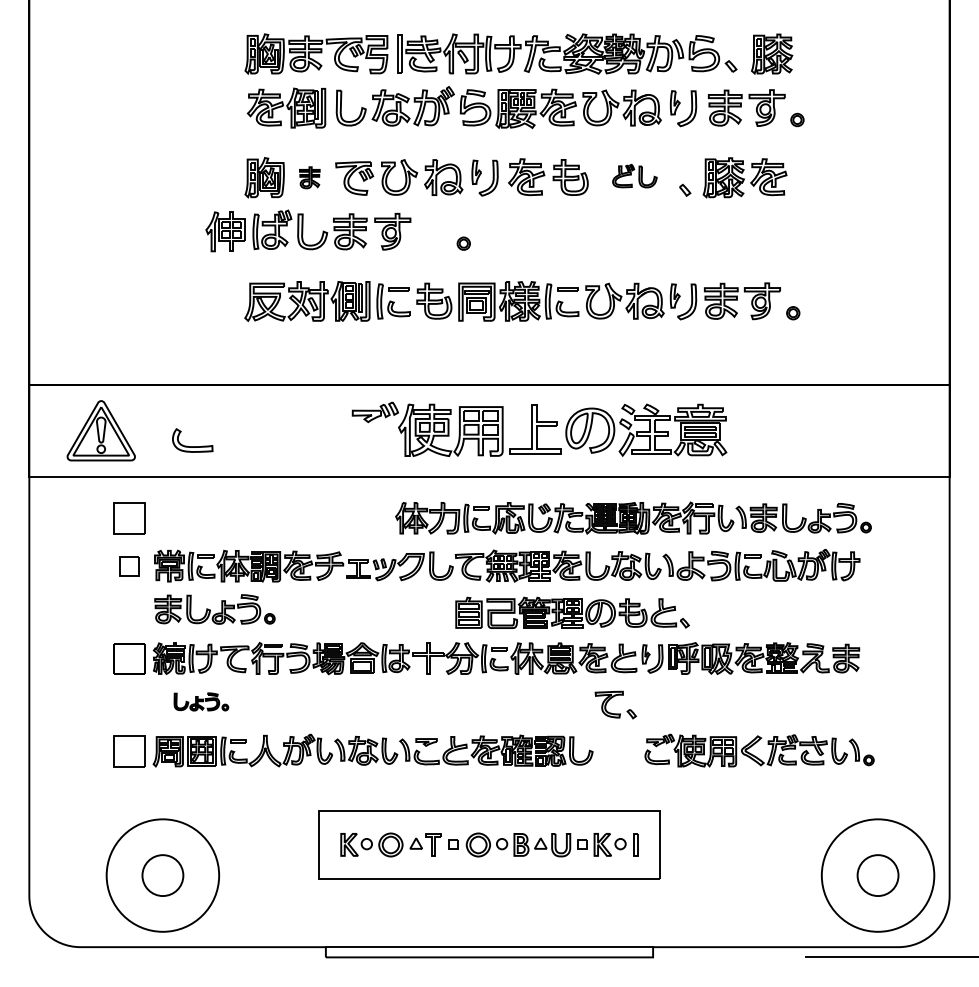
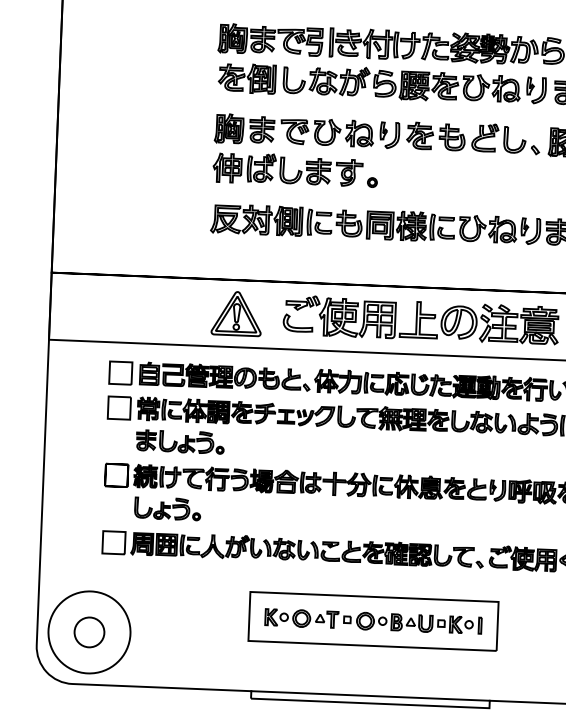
part: (634, 175) -> (498, 137), size x1.67
part: (309, 177) -> (261, 129), size x1.67
part: (308, 230) -> (288, 169), moved
part: (100, 430) -> (236, 313), moved
part: (192, 440) -> (297, 323), moved
part: (129, 566) -> (119, 408), size x1.67
part: (572, 612) -> (225, 376), moved
part: (612, 698) -> (466, 552), moved
part: (201, 701) -> (167, 508), size x1.67
part: (162, 875) -> (89, 632), moved

